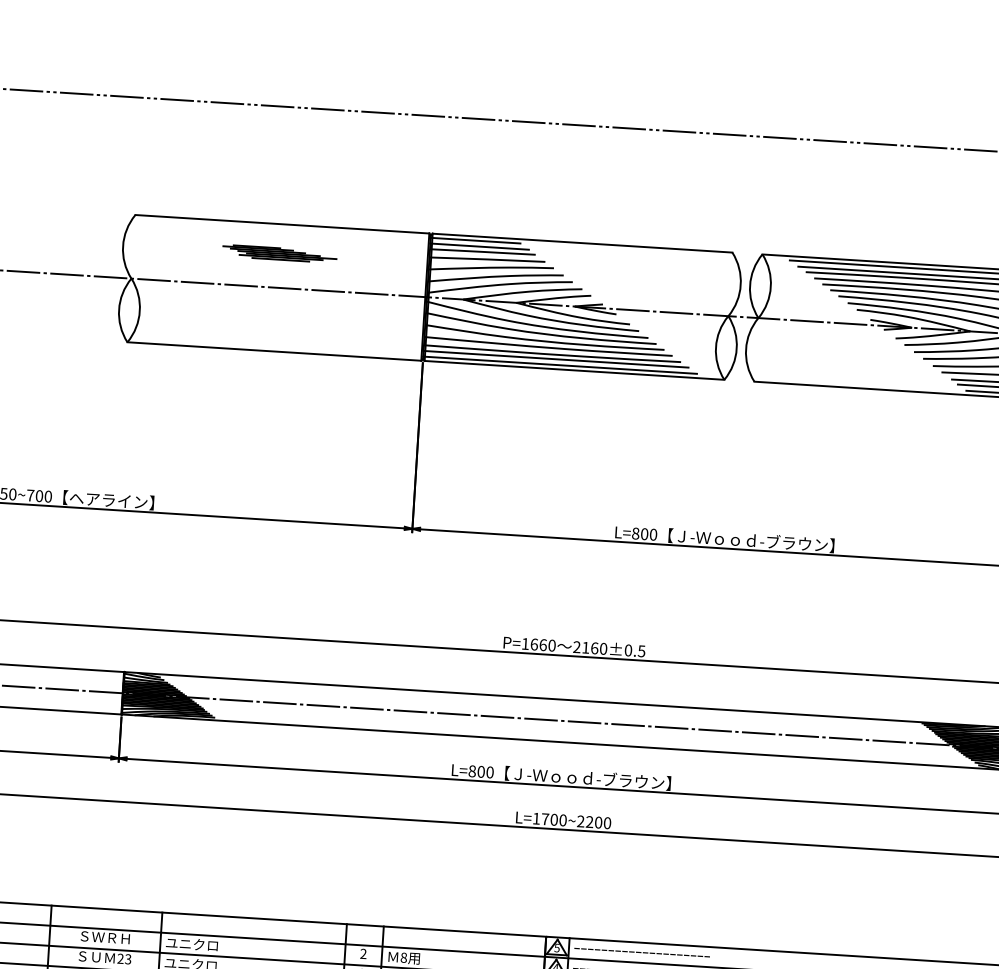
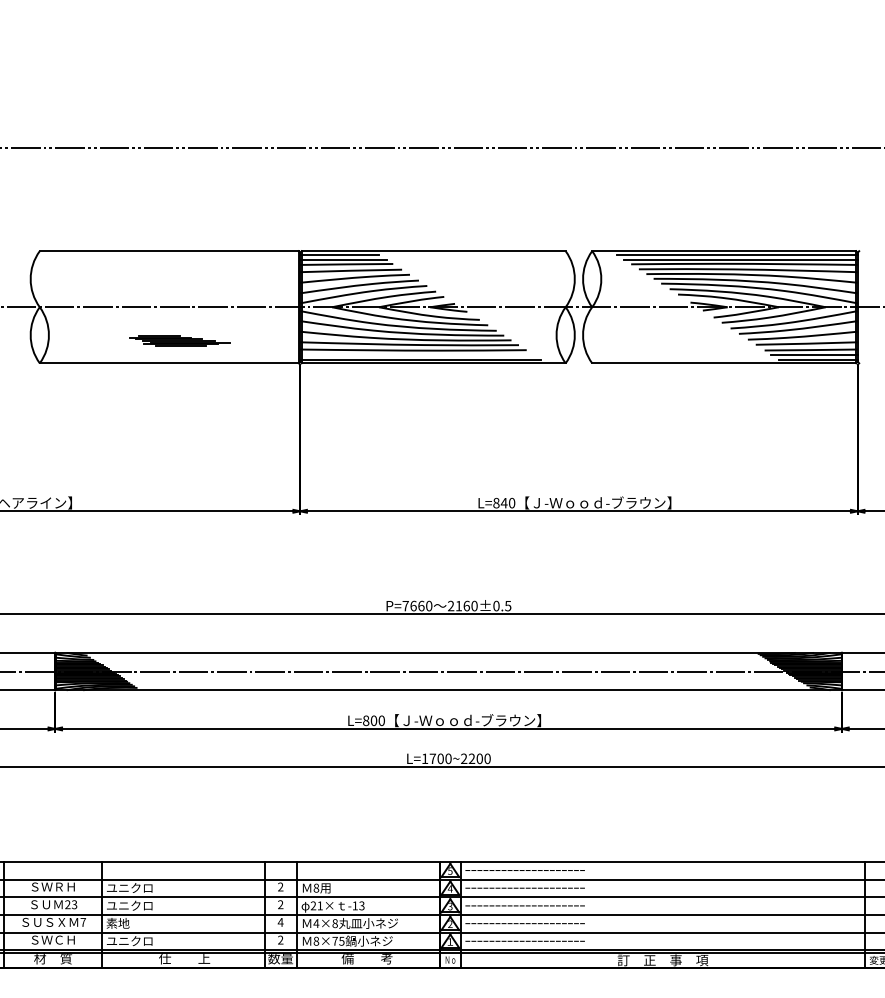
part: (279, 252) -> (179, 340), moved
line: (555, 359) -> (416, 354), removed
text: (643, 533) -> (503, 502), L=800 -> L=840
text: (525, 644) -> (405, 606), P=1660 -> P=7660

